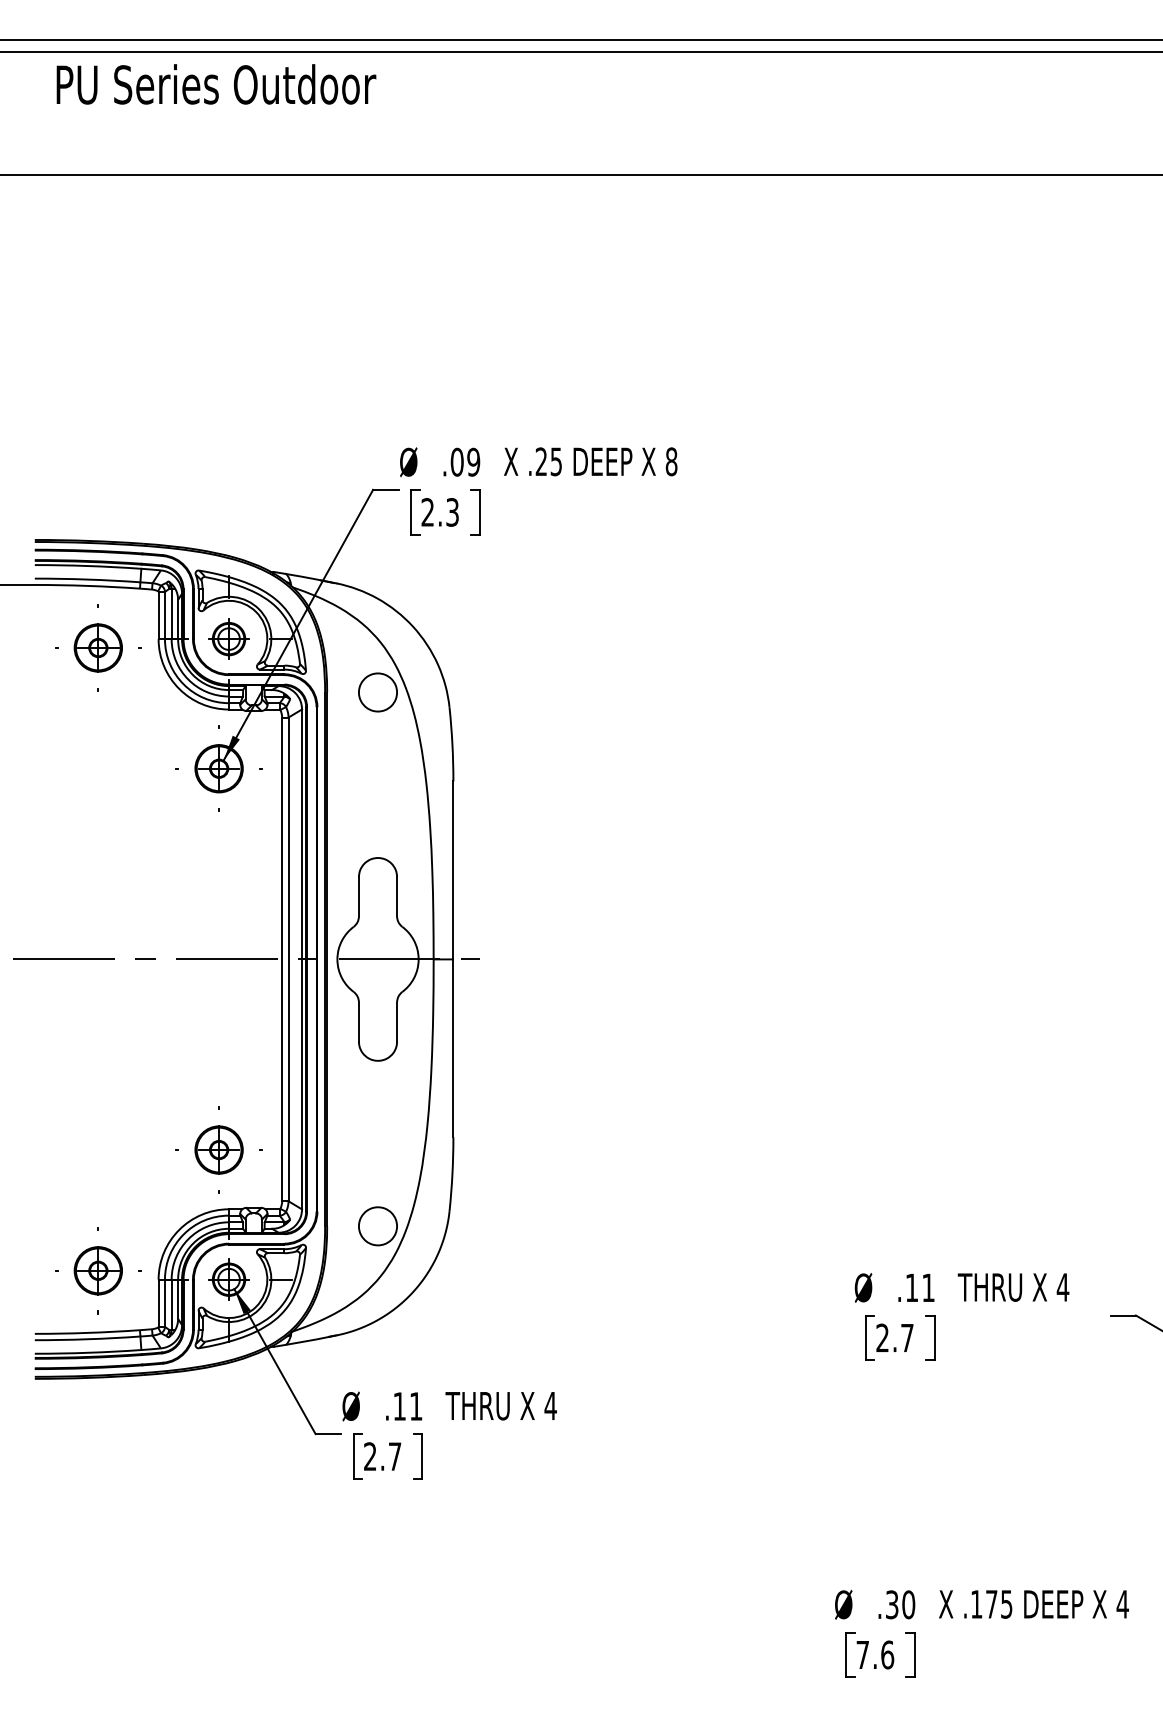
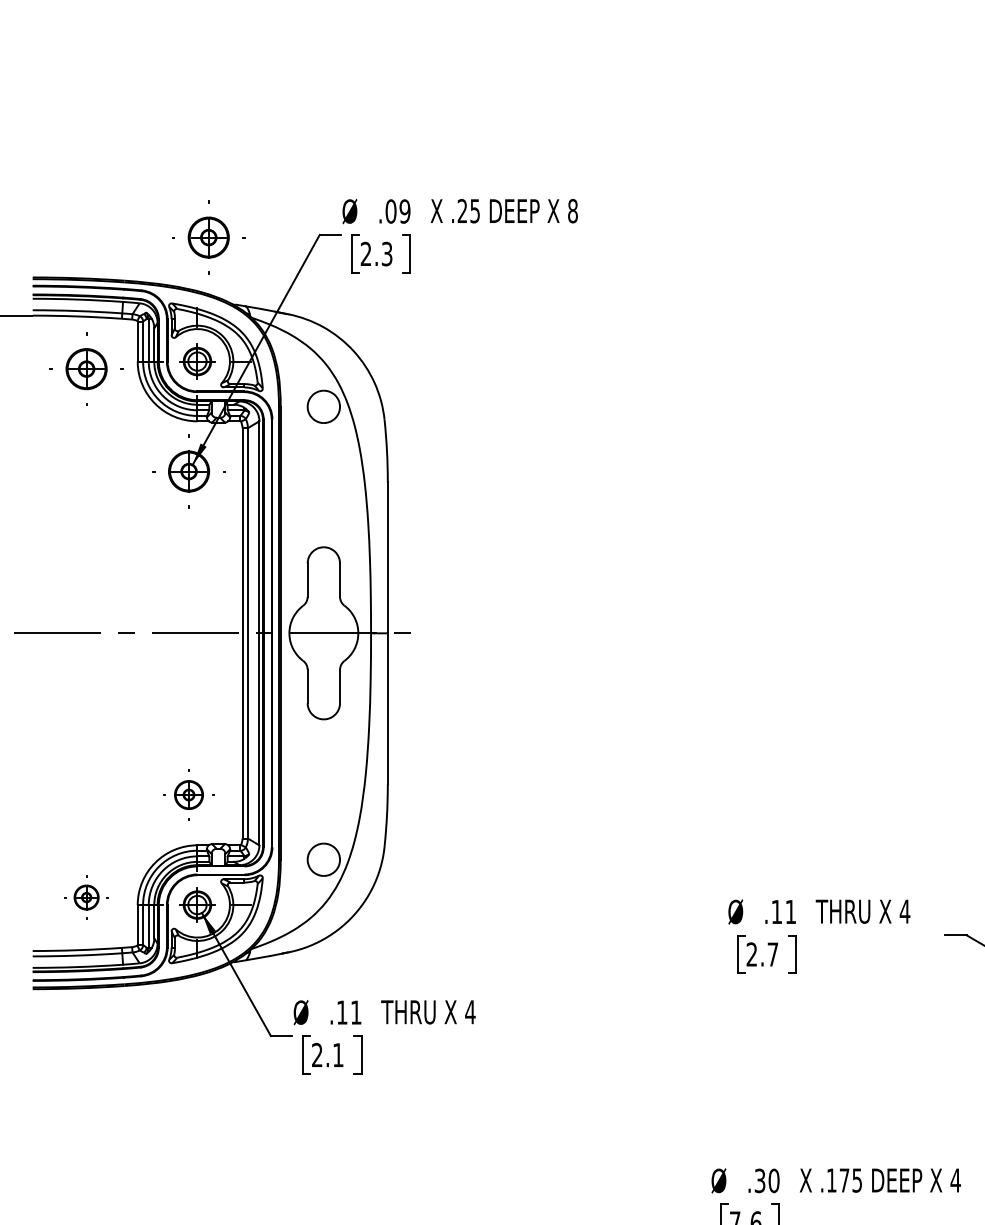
part: (242, 492) -> (208, 237), added
part: (218, 1149) -> (188, 794), size x0.7
part: (98, 1270) -> (86, 897), size x0.6
text: (395, 1456) -> (338, 1055), 2.7 -> 2.1

